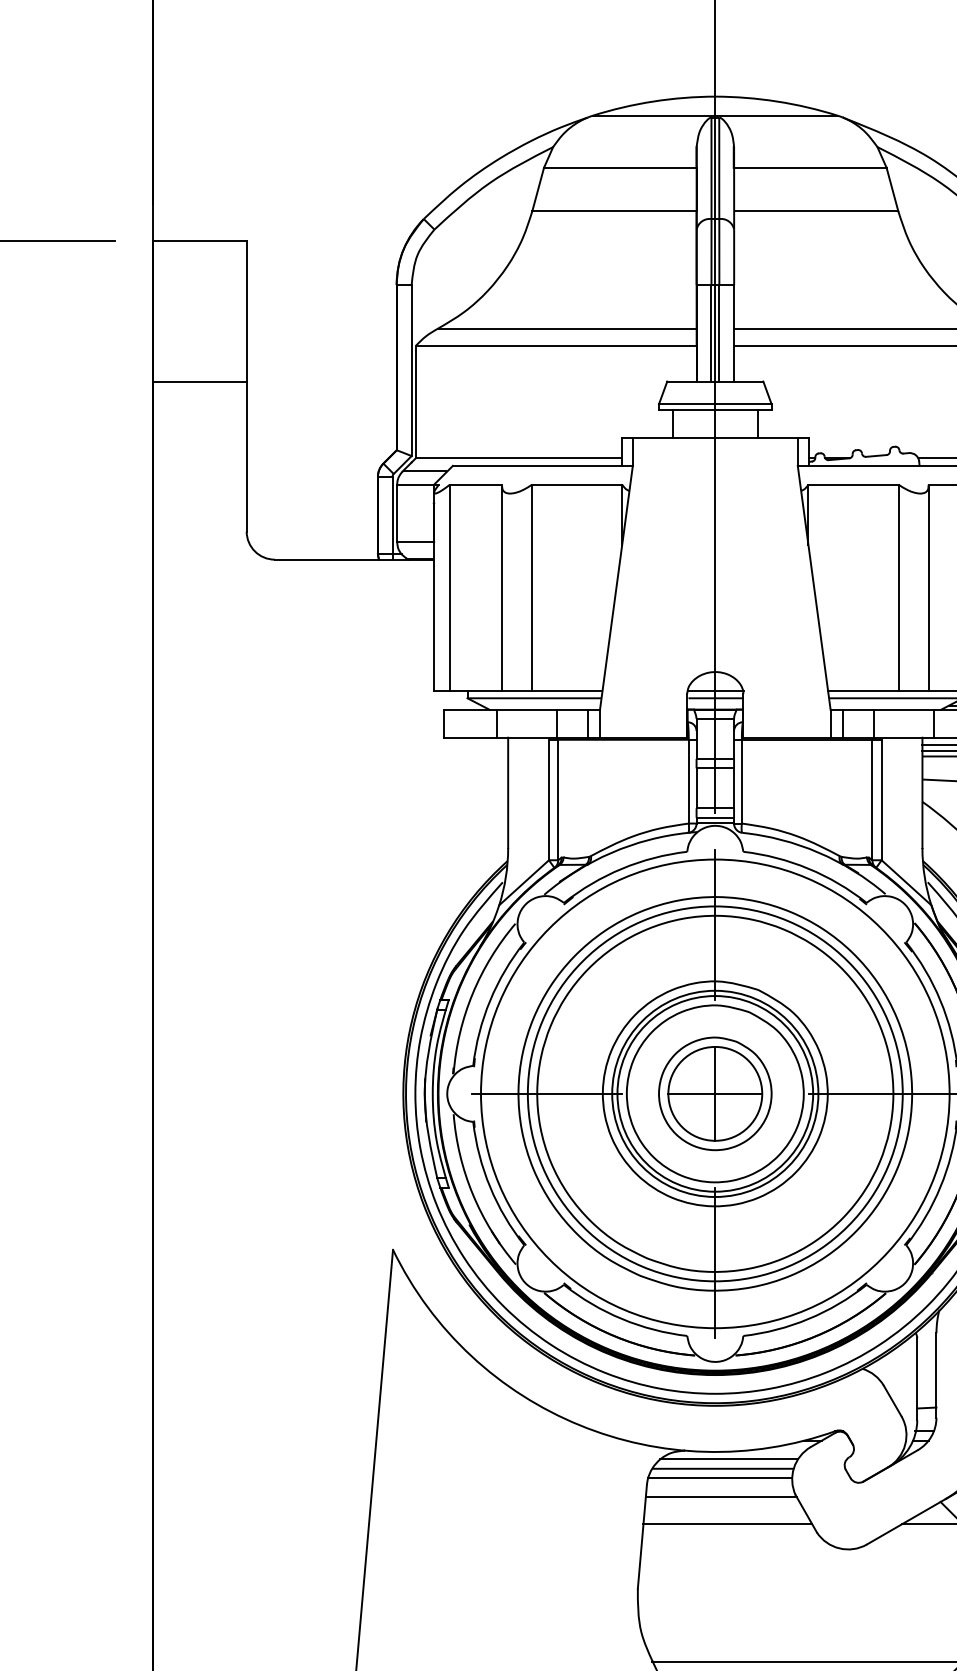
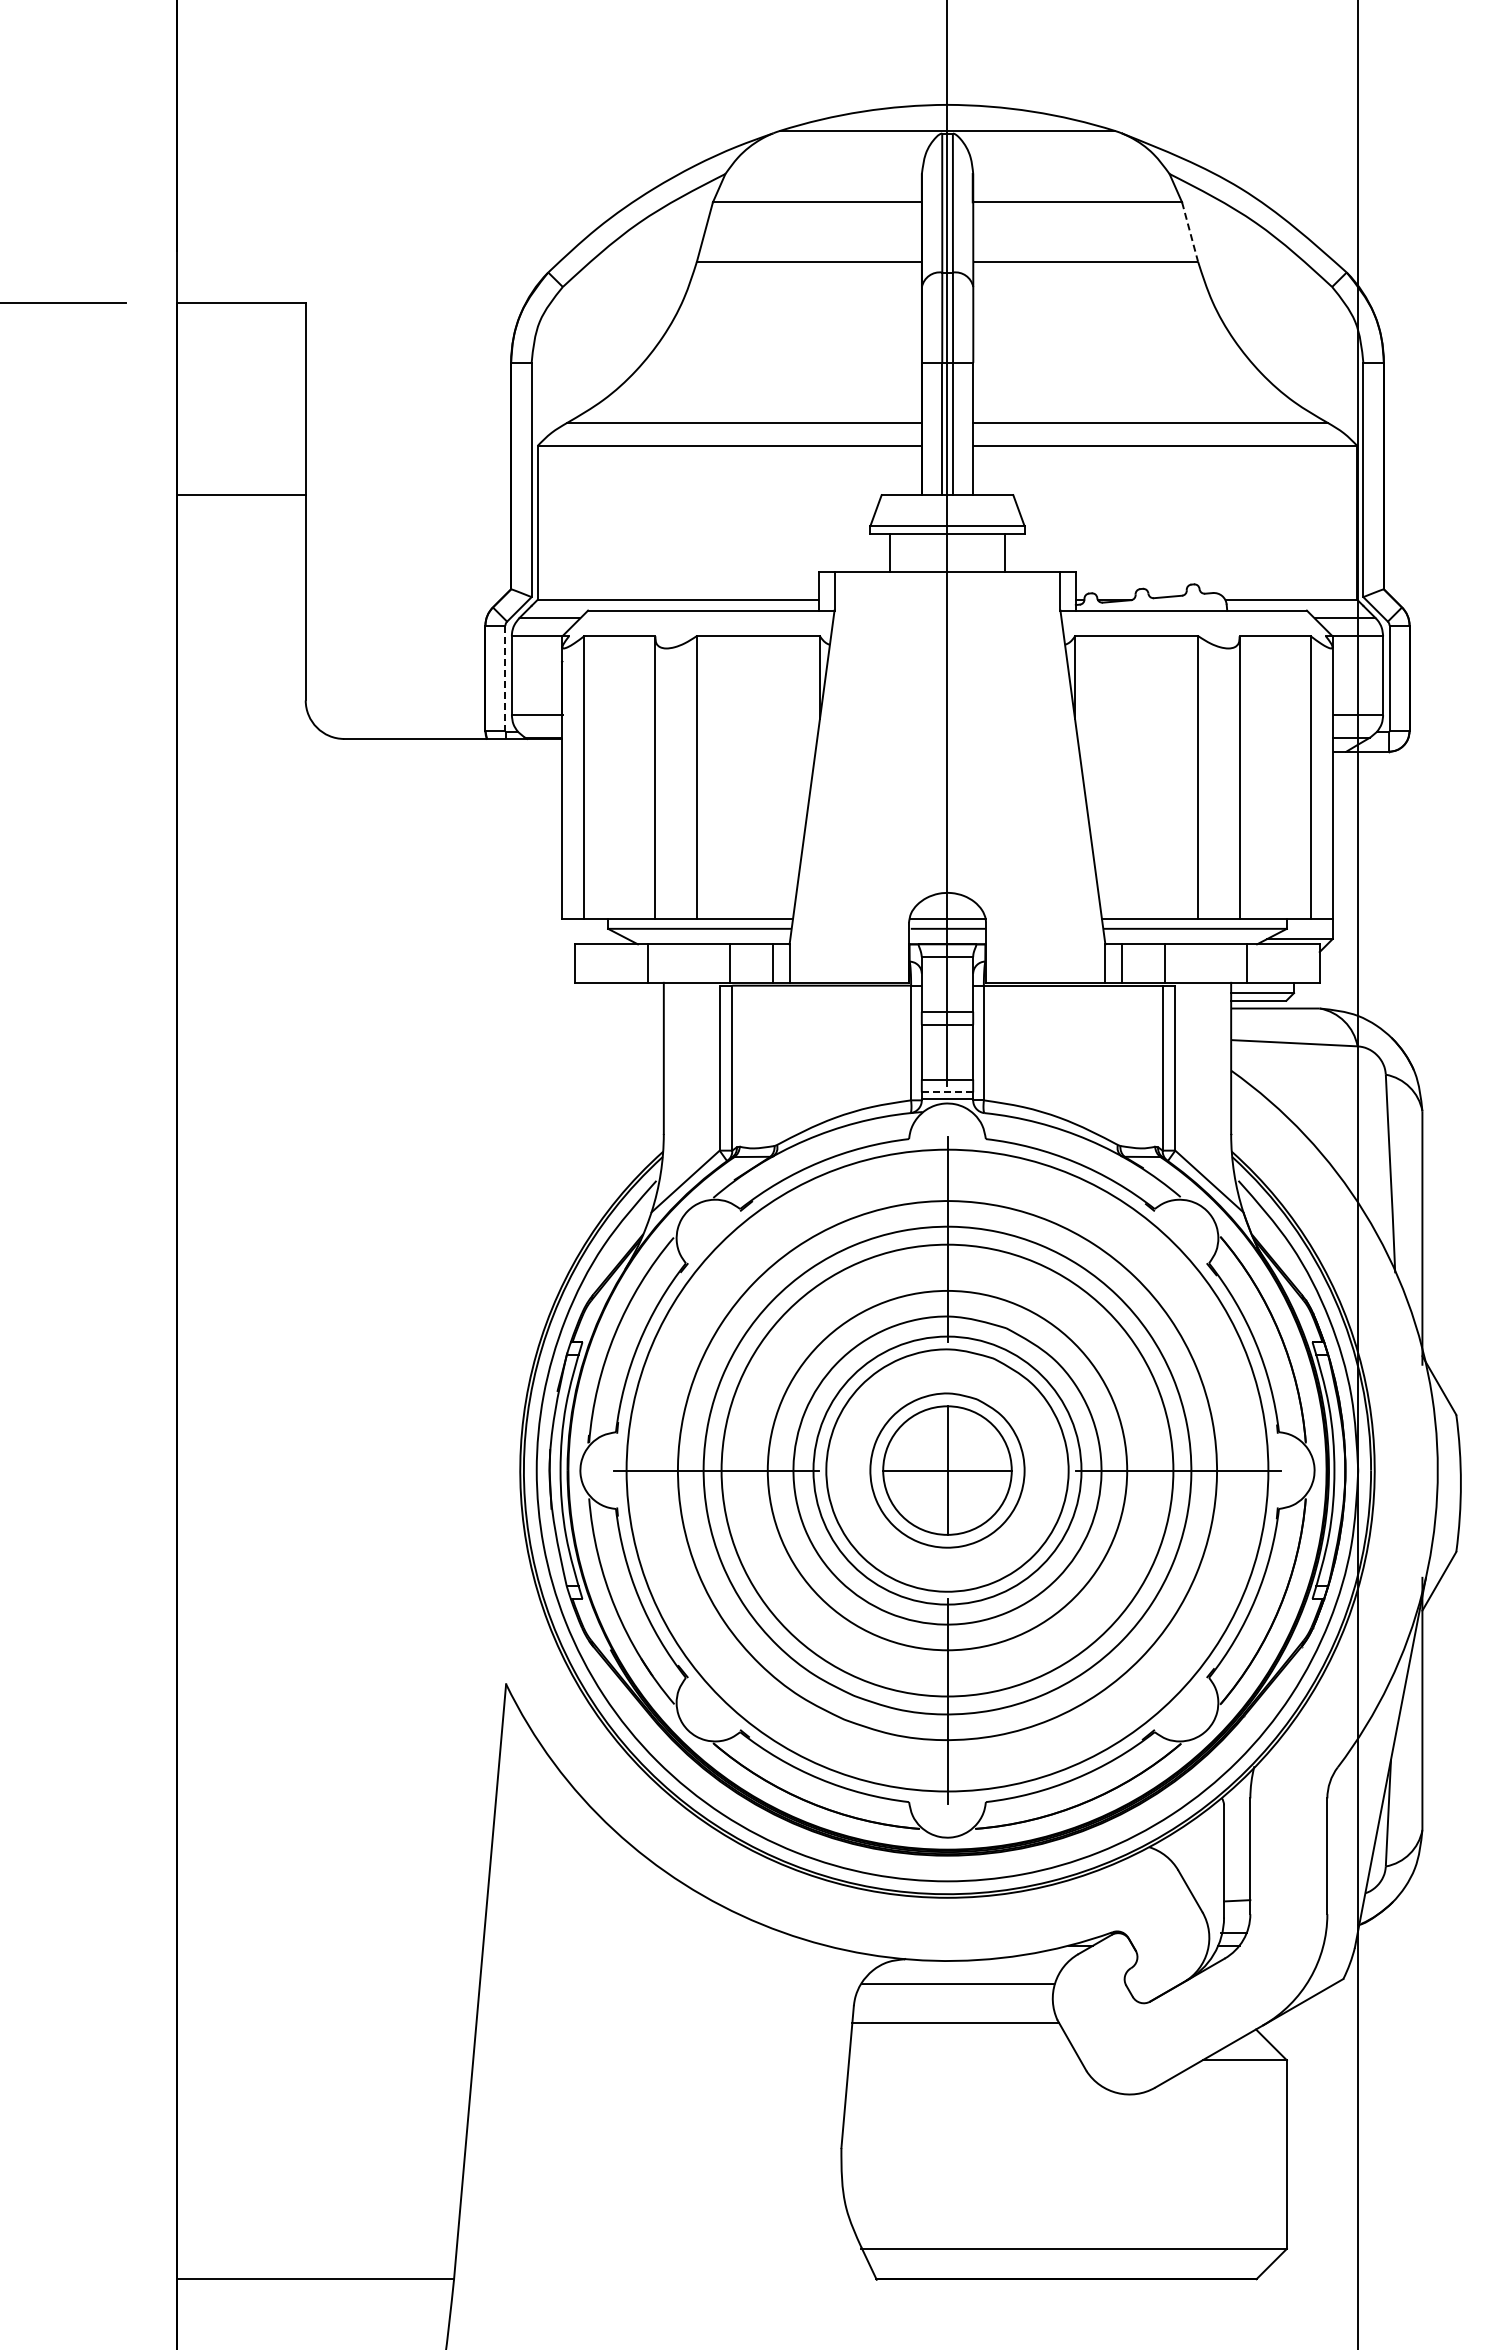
line: (892, 189) -> (1190, 232), solid -> dashed
line: (392, 515) -> (505, 678), solid -> dashed
line: (715, 817) -> (947, 1092), solid -> dashed
circle: (715, 1093) -> (947, 1470), size x0.7
circle: (715, 1093) -> (947, 1470), size x1.6
line: (728, 1459) -> (965, 1971), removed
line: (719, 1477) -> (953, 1996), removed
line: (727, 1524) -> (964, 2060), removed

